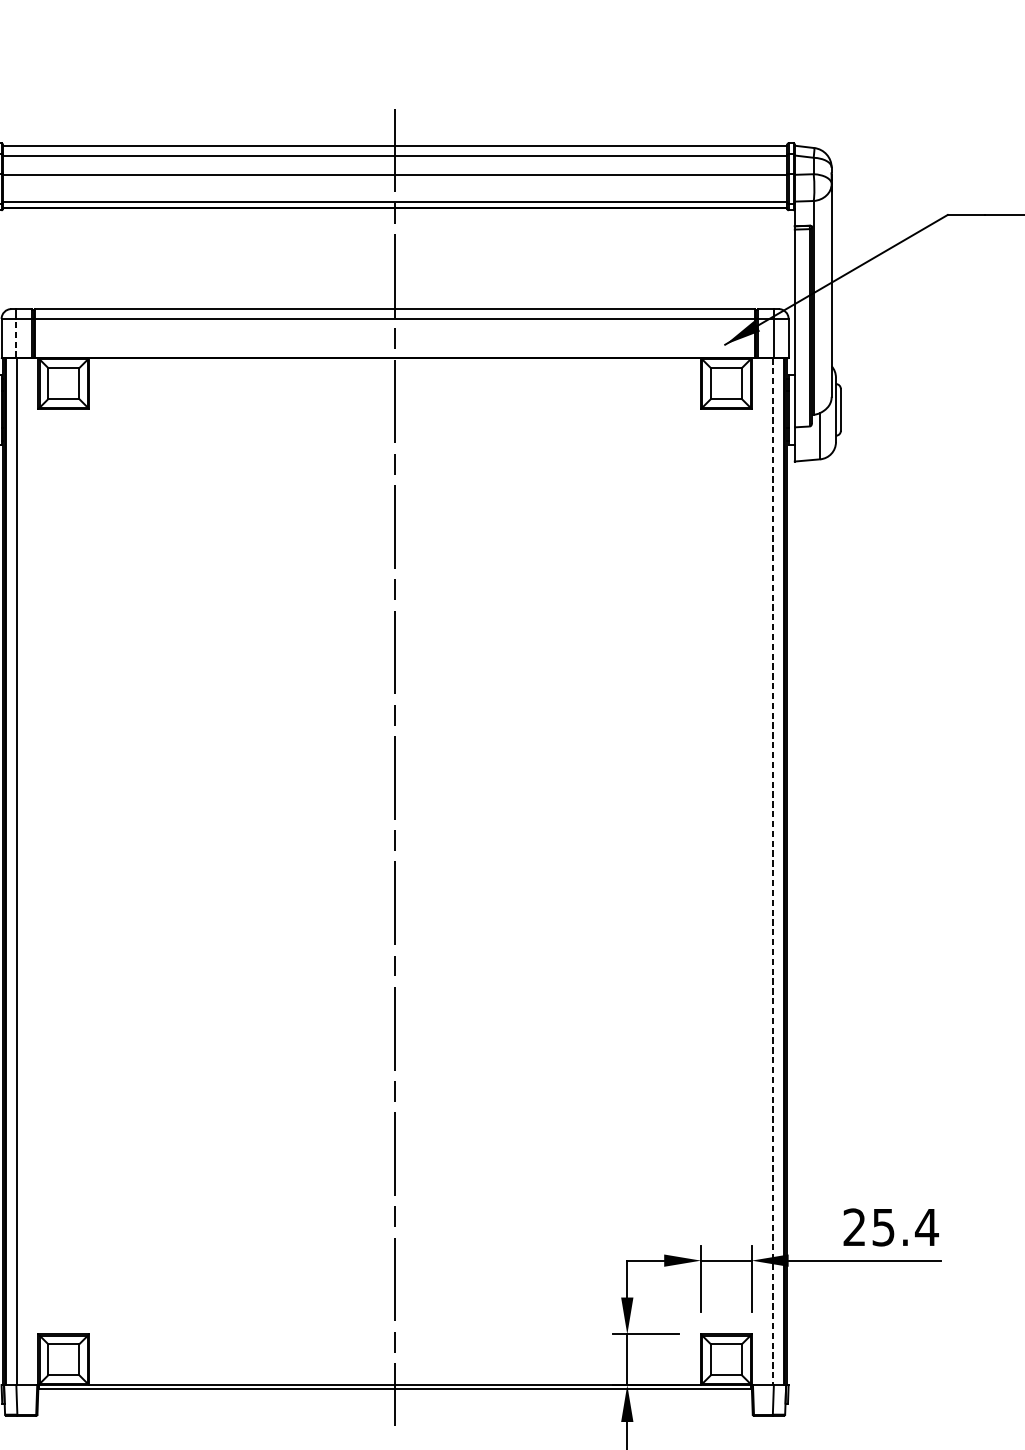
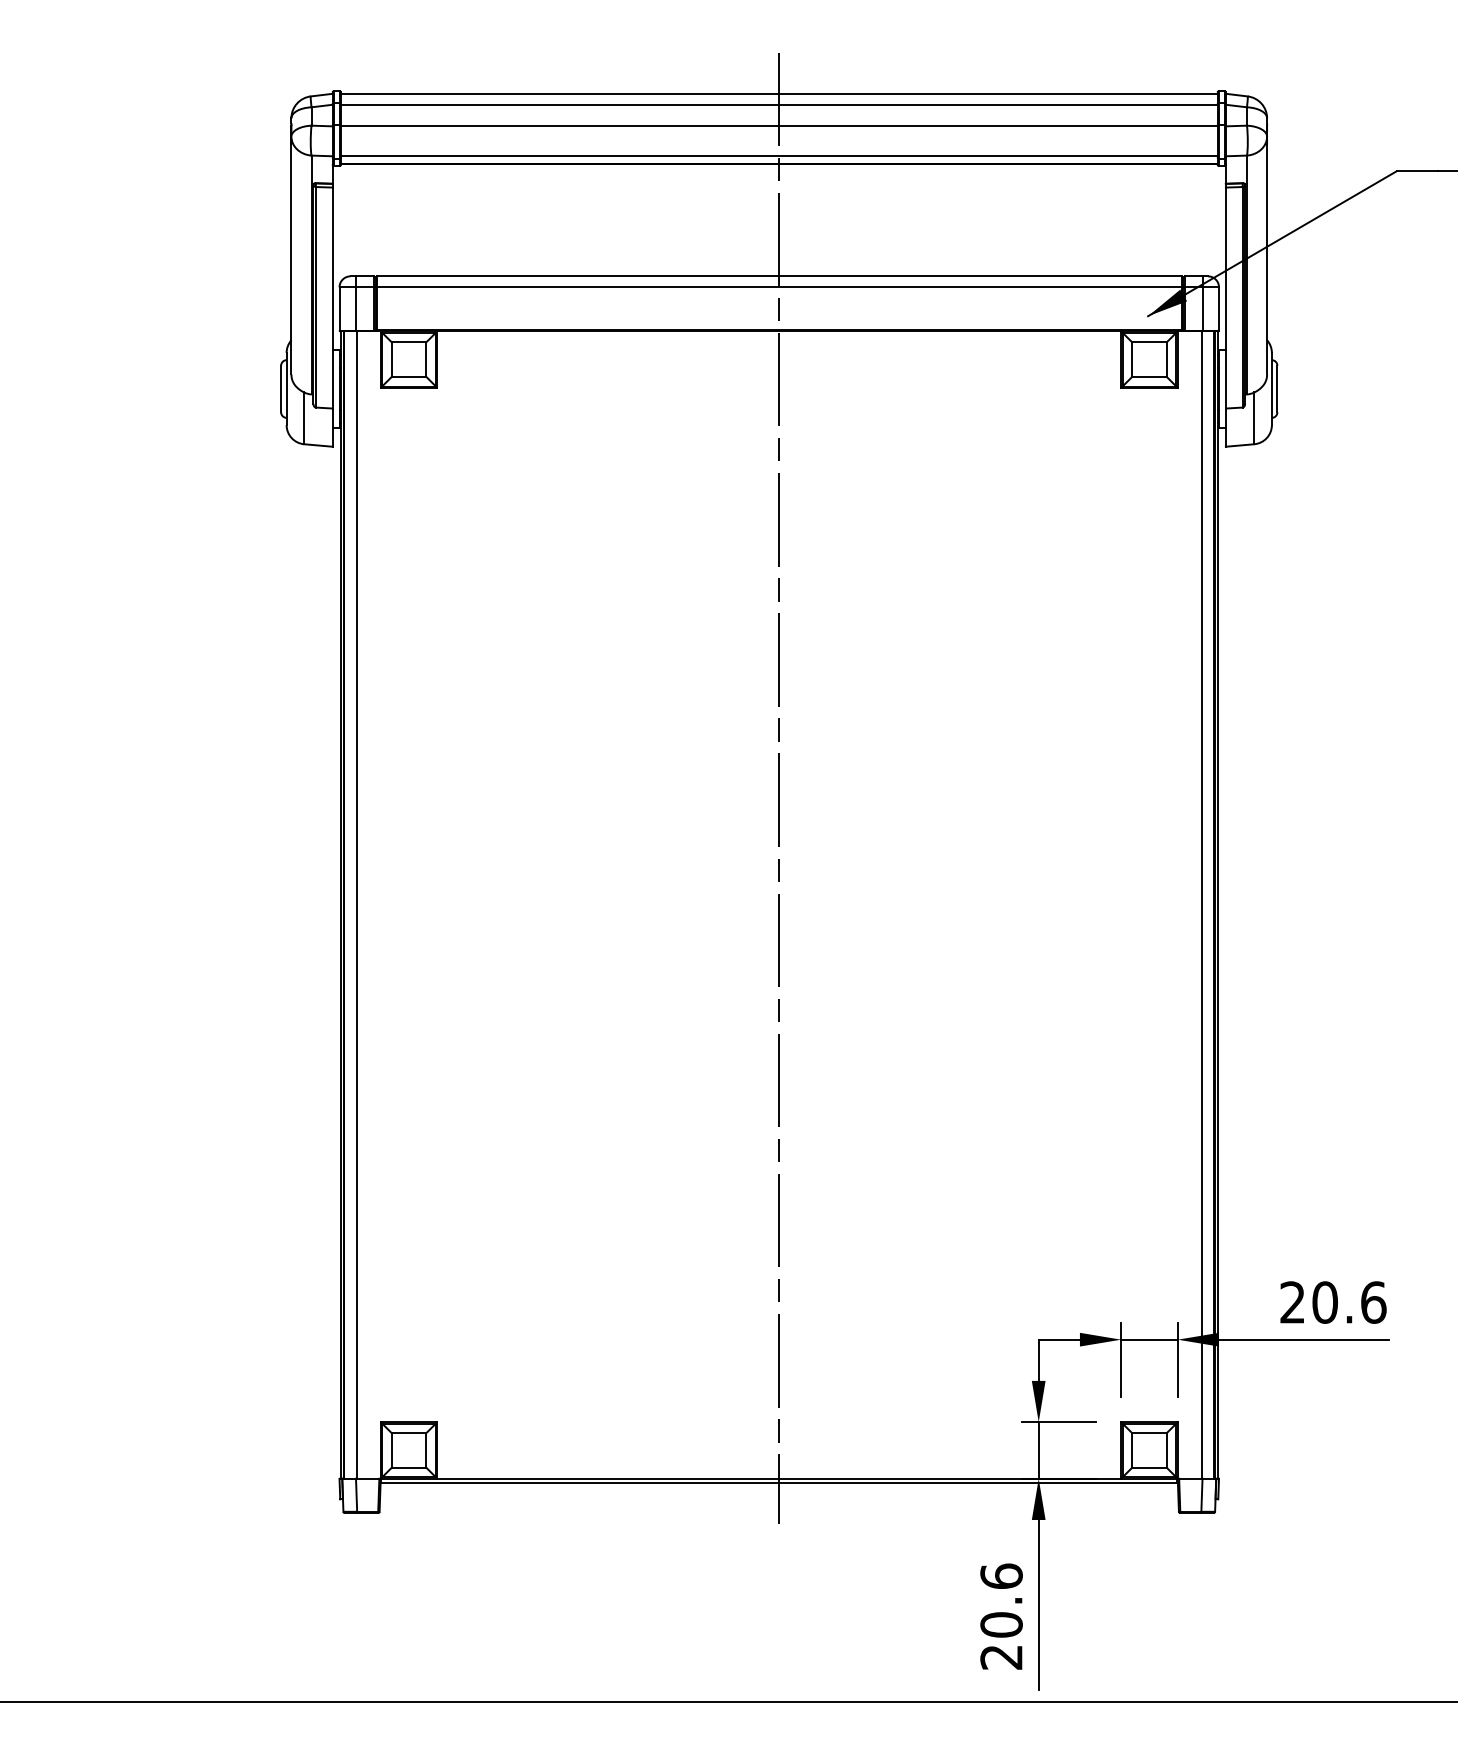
line: (16, 337) -> (356, 308), dashed -> solid
line: (772, 872) -> (1201, 905), dashed -> solid
text: (905, 1227) -> (1349, 1302), 25.4 -> 20.6

